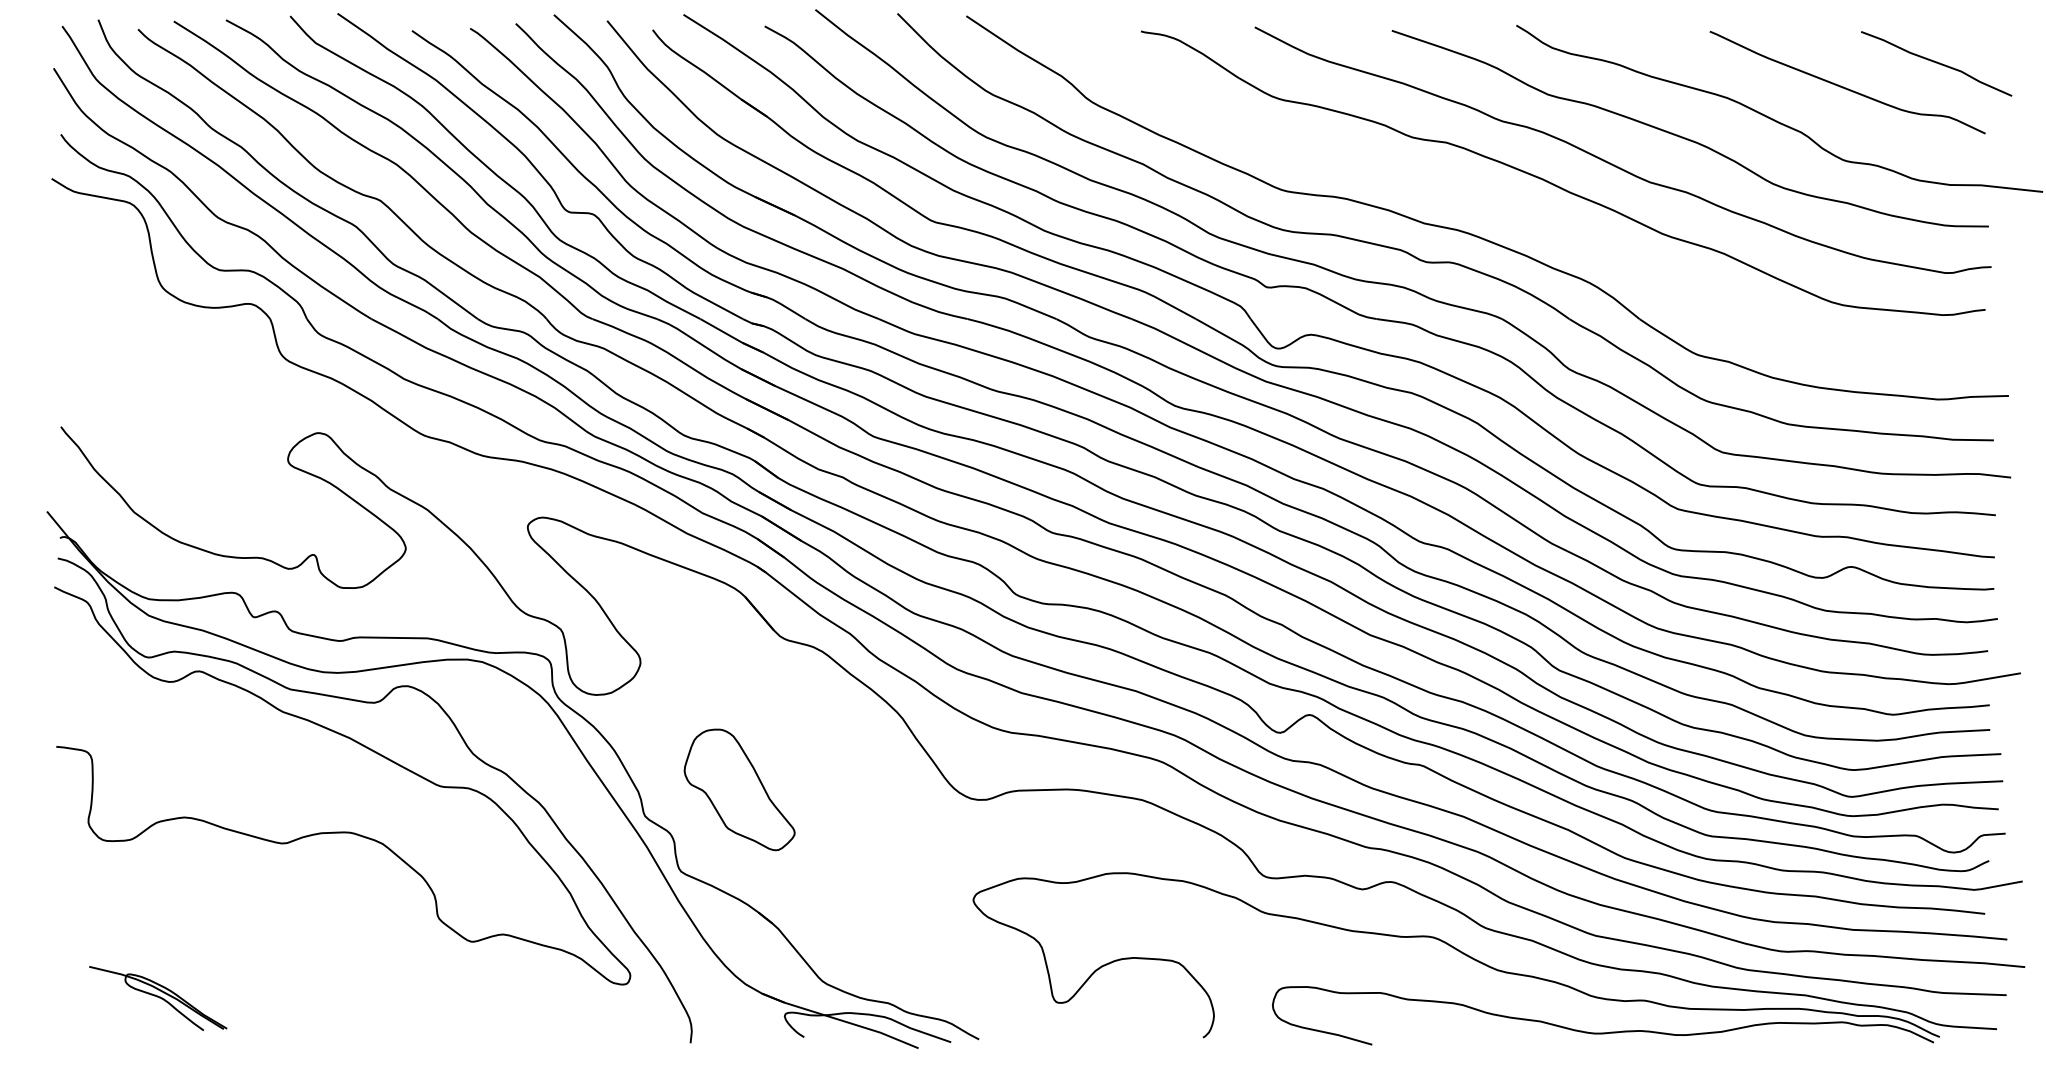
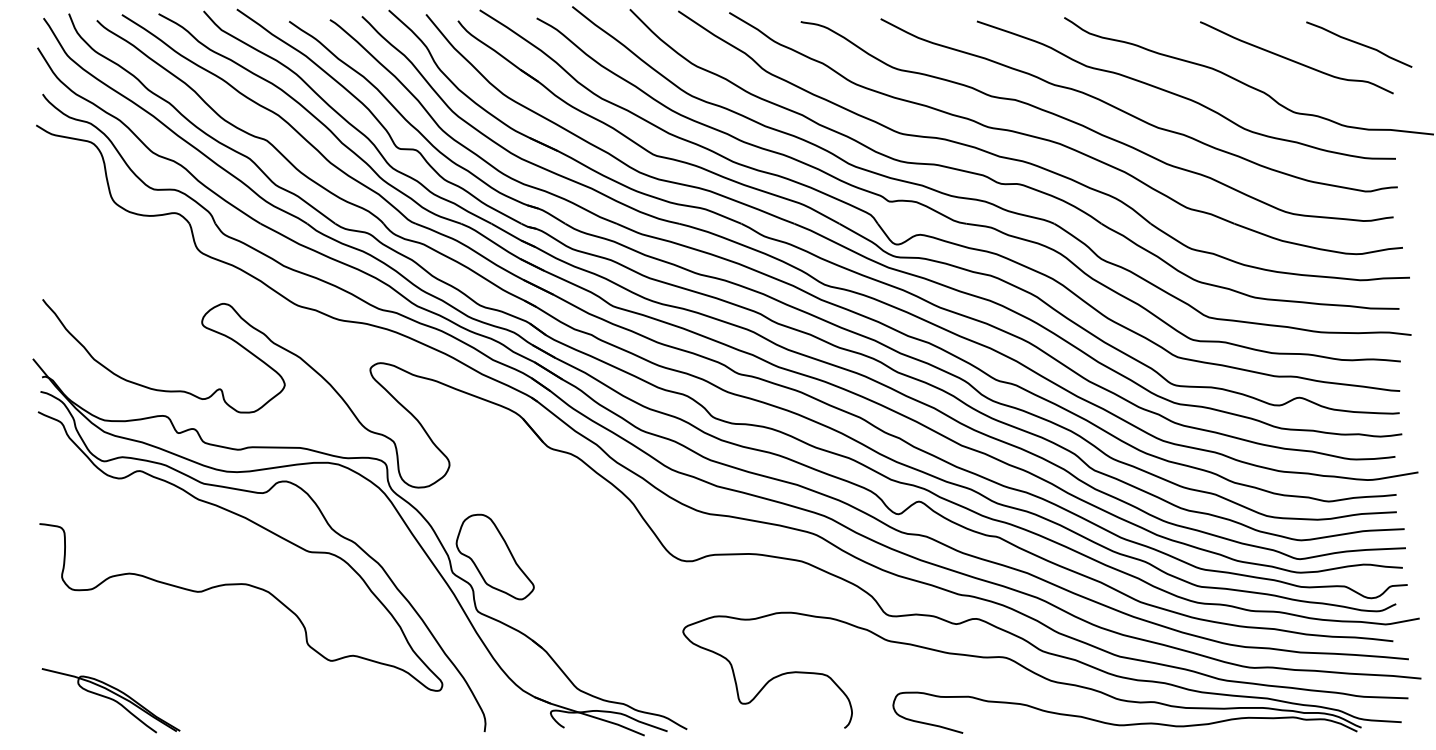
part: (1511, 204) -> (1060, 143), added
part: (739, 789) -> (495, 556), moved
part: (157, 998) -> (110, 700), size x1.43

